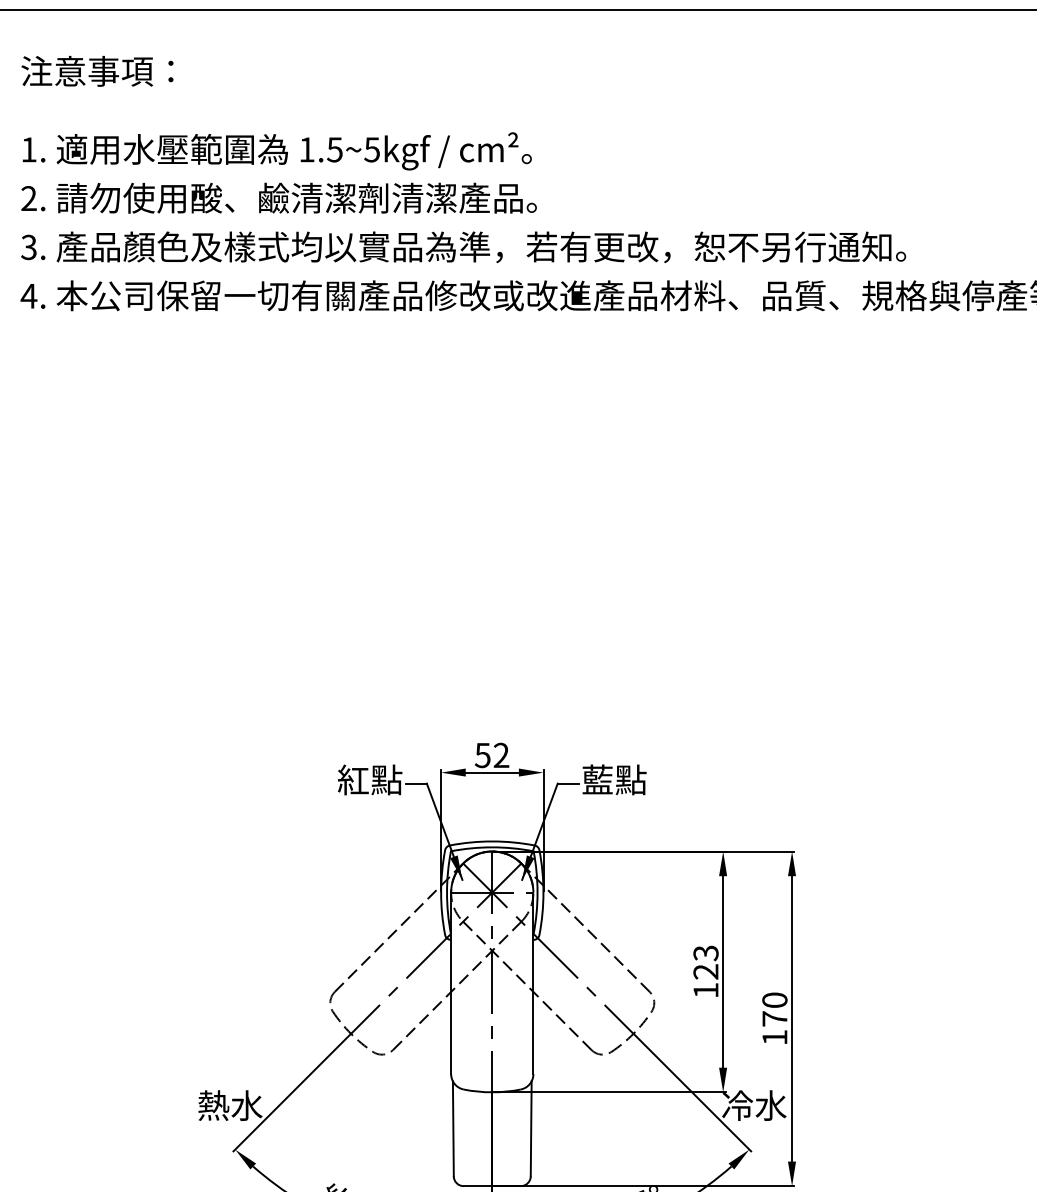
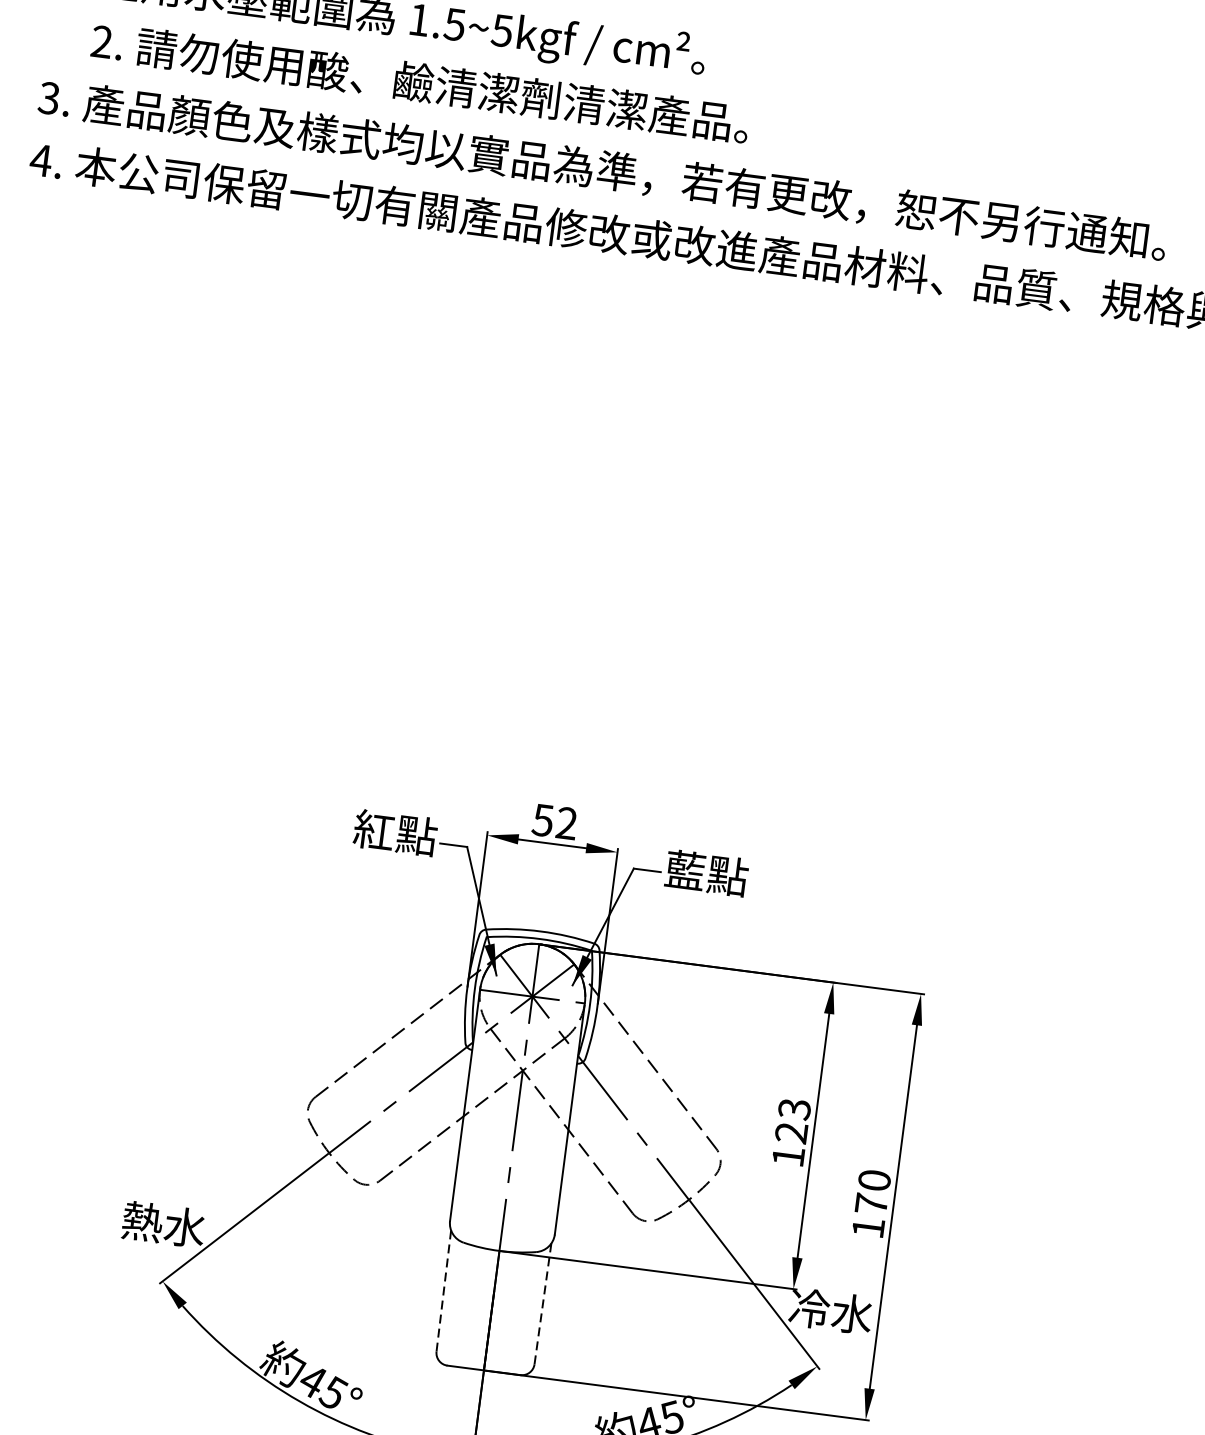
text: (278, 197) -> (419, 81), moved
line: (453, 1128) -> (444, 1290), solid -> dashed
line: (531, 1128) -> (543, 1303), solid -> dashed

